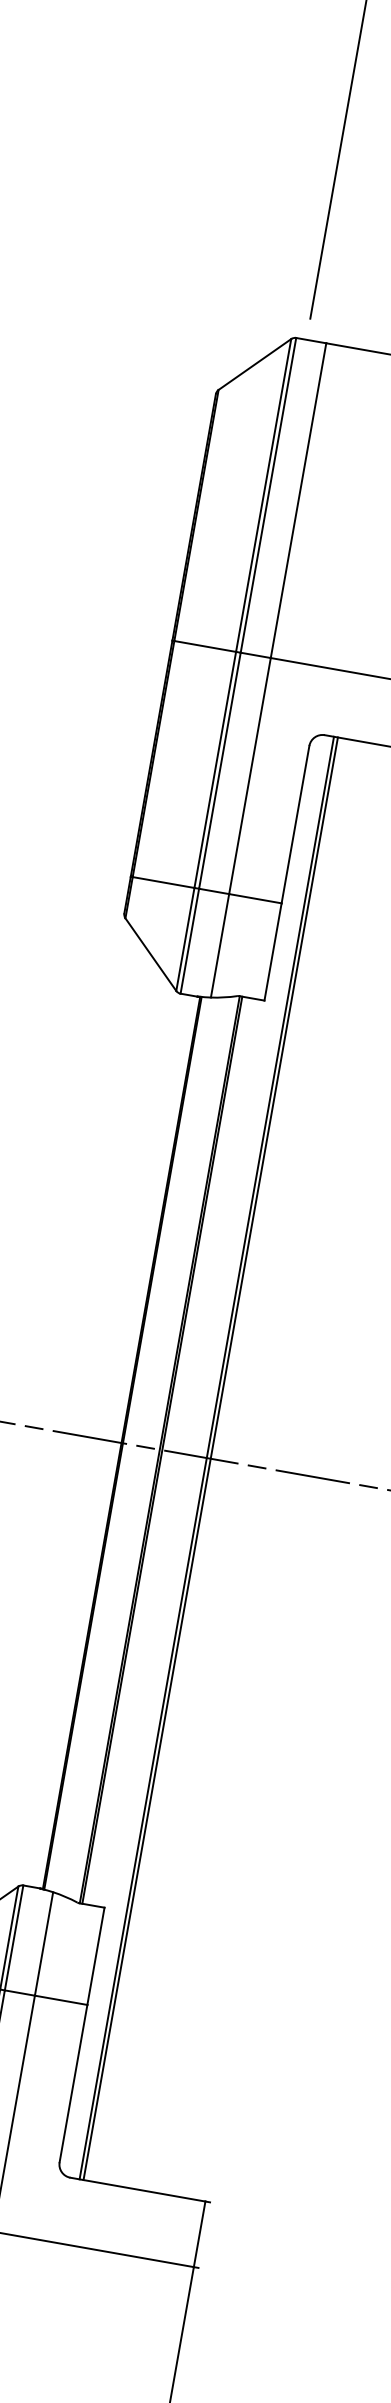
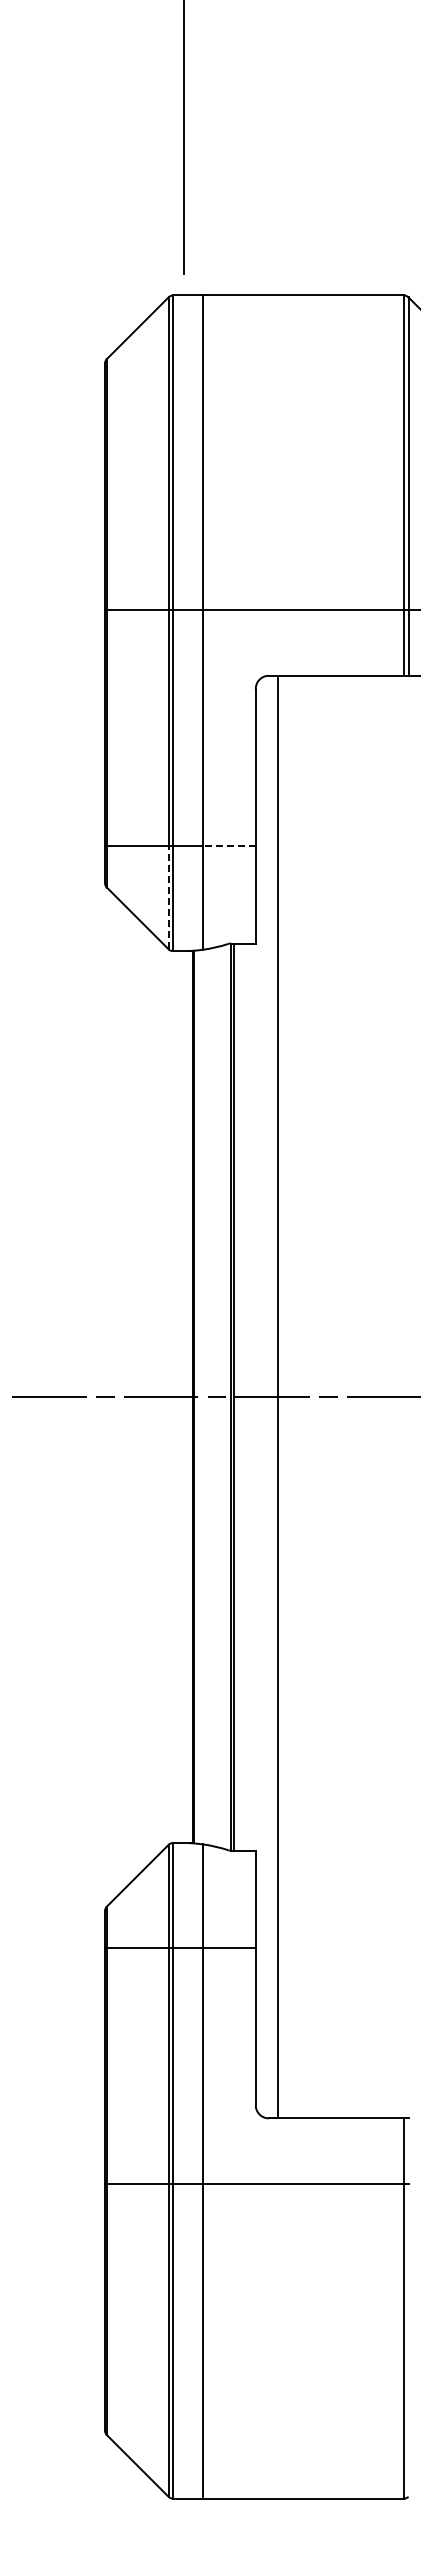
line: (255, 898) -> (229, 846), solid -> dashed
line: (185, 939) -> (168, 897), solid -> dashed
line: (210, 1458) -> (281, 1396), removed

